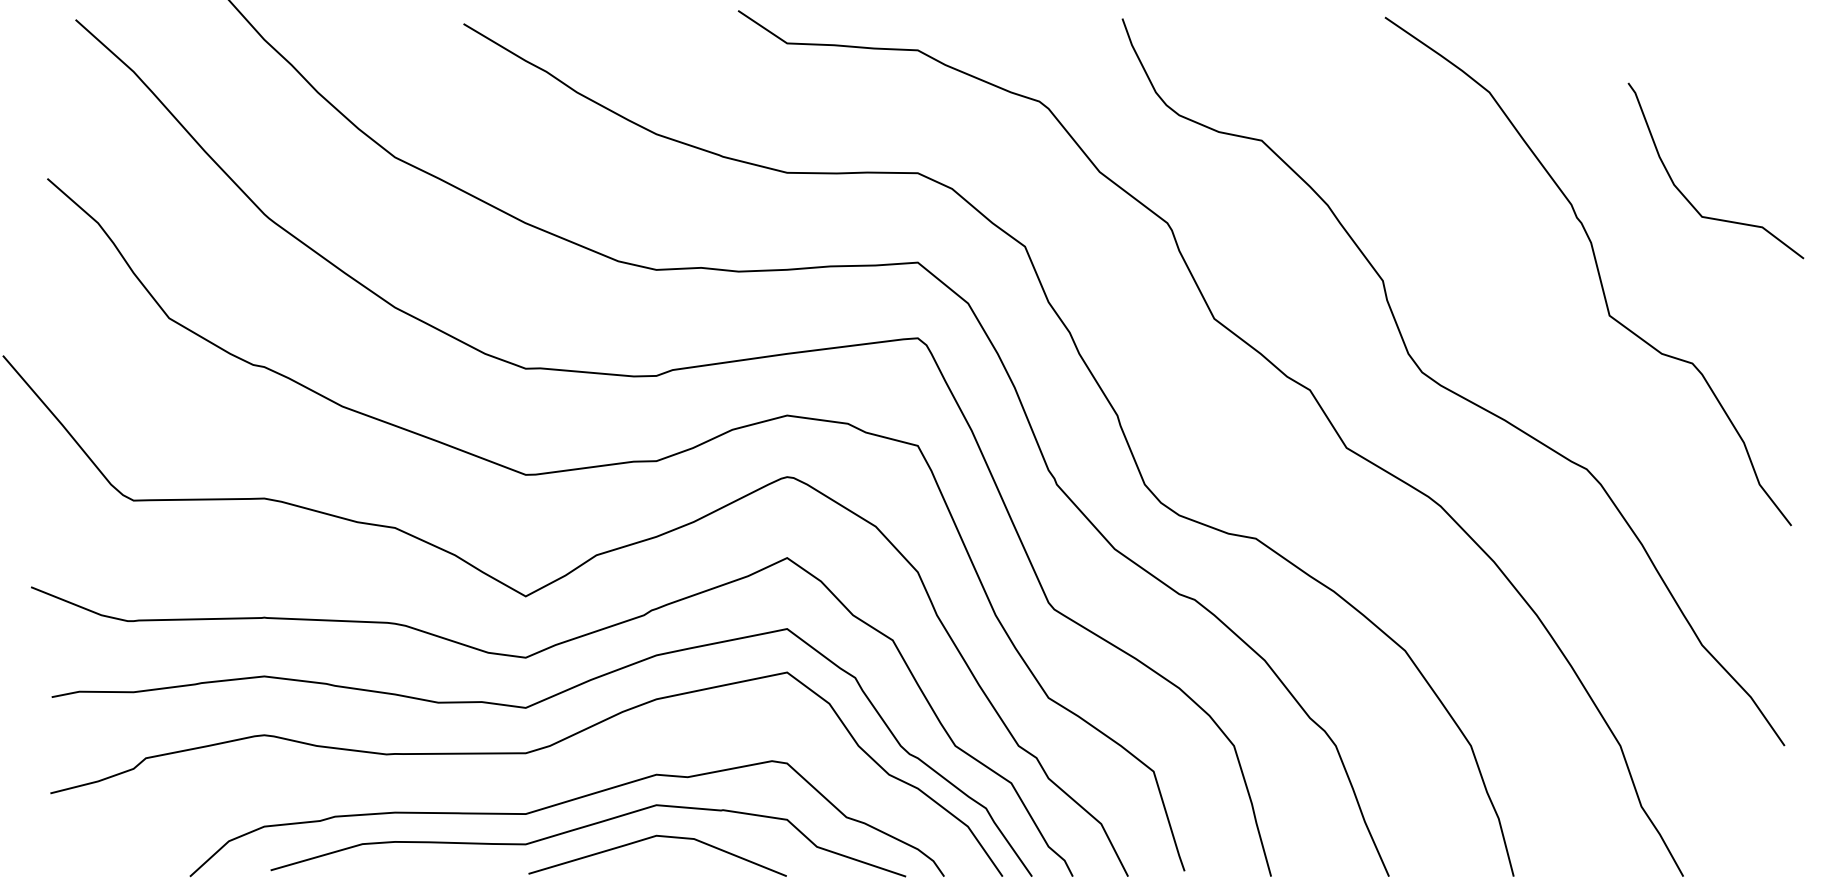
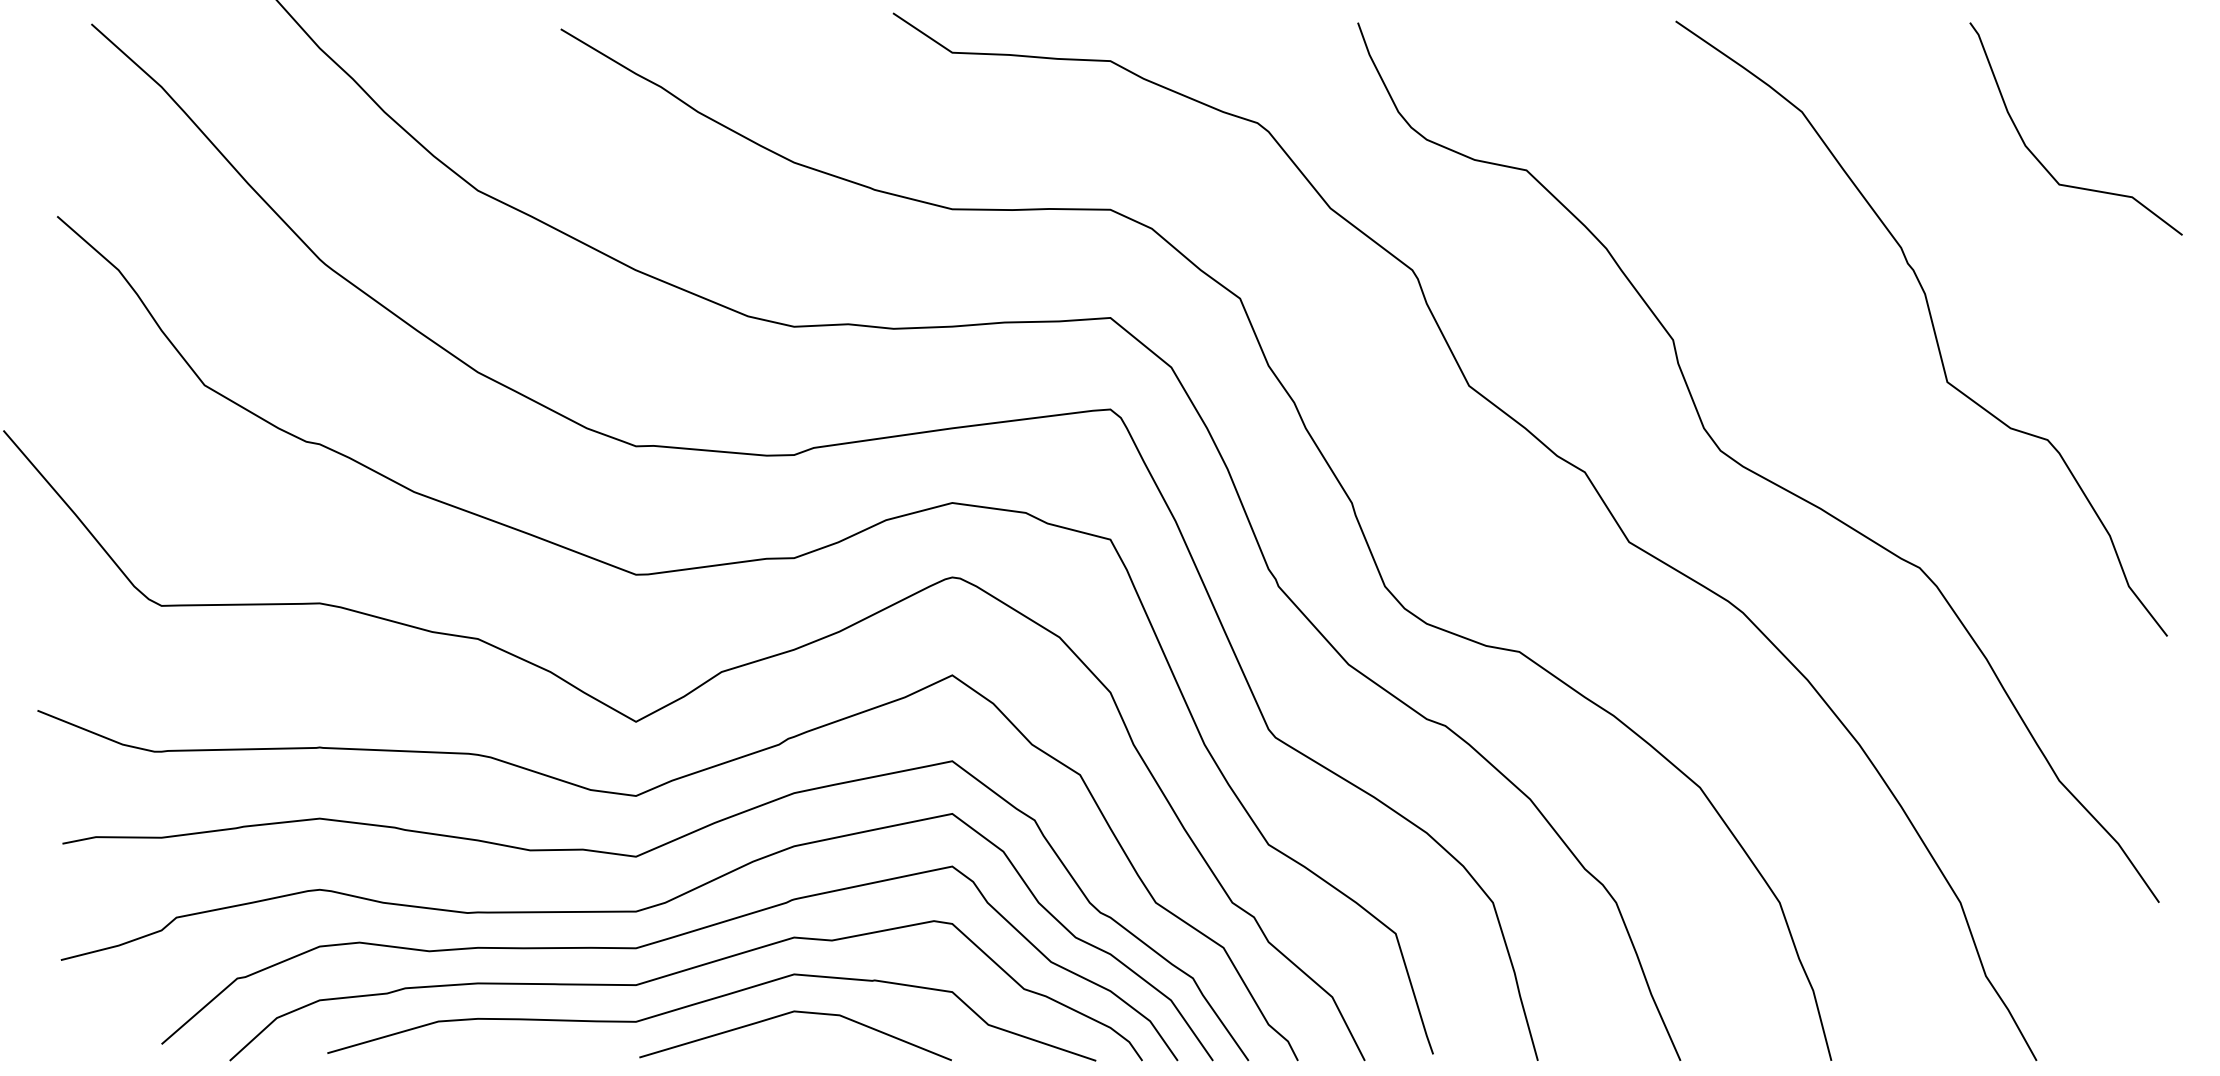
curve: (1683, 193) -> (2036, 156), moved
curve: (548, 777) -> (663, 941), added

